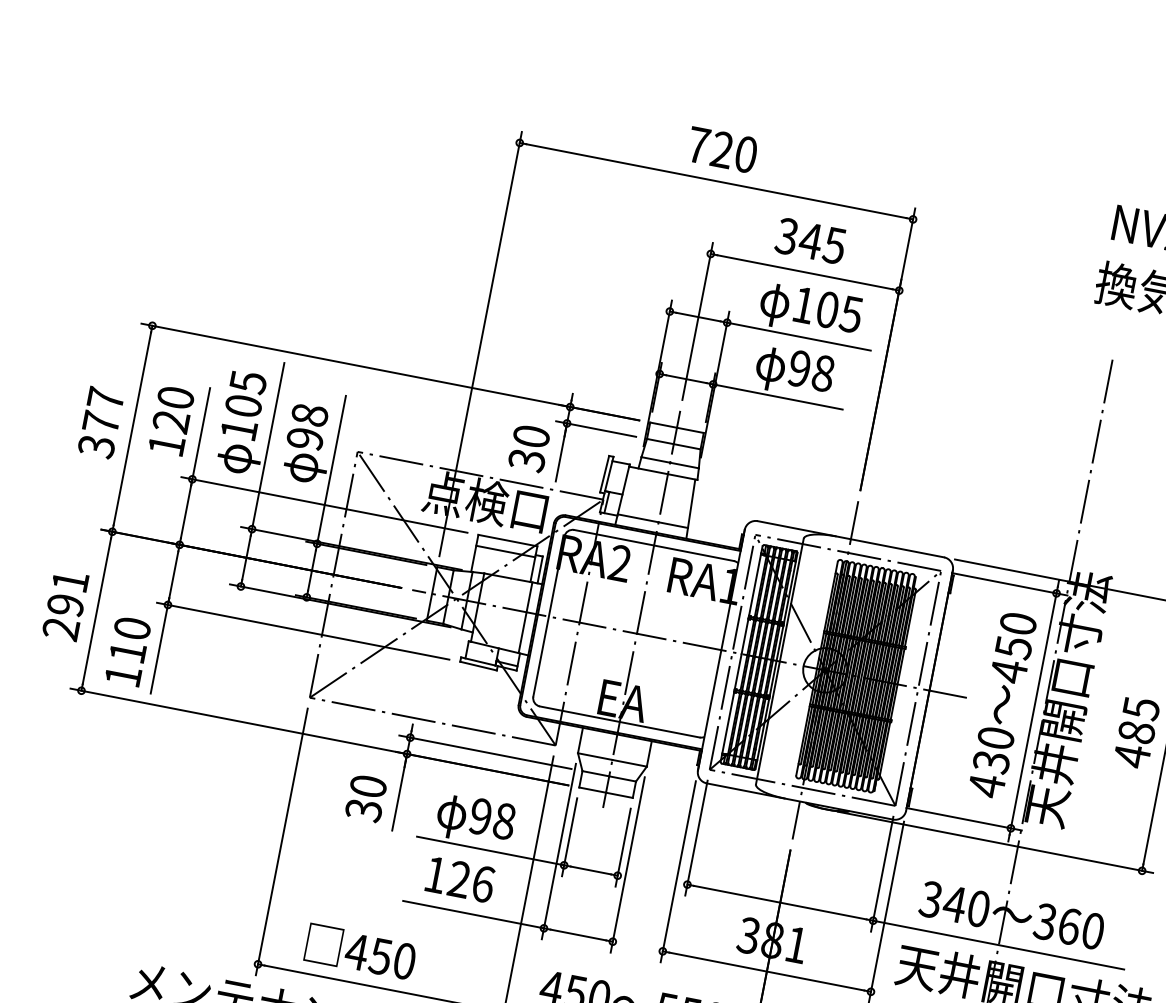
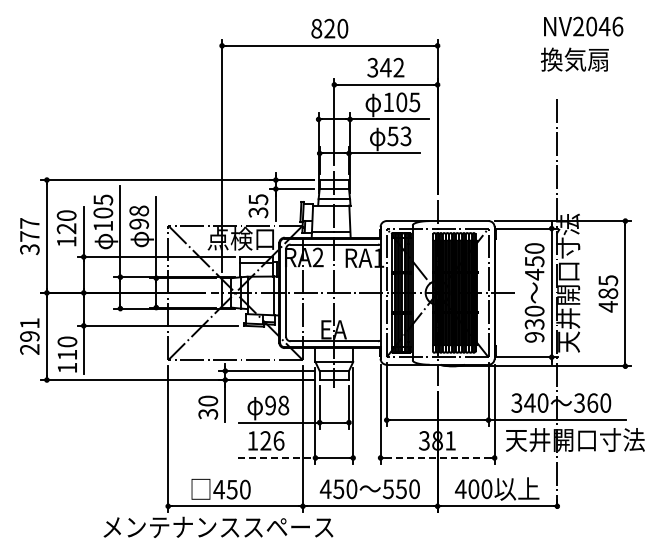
text: (698, 144) -> (316, 28), 720 -> 820
text: (834, 245) -> (398, 67), 345 -> 342
text: (811, 371) -> (399, 136), 98 -> 53
text: (531, 436) -> (258, 199), 30 -> 35
text: (986, 786) -> (534, 337), 430 -> 930
line: (472, 913) -> (276, 457), solid -> dashed
line: (766, 970) -> (437, 457), solid -> dashed

